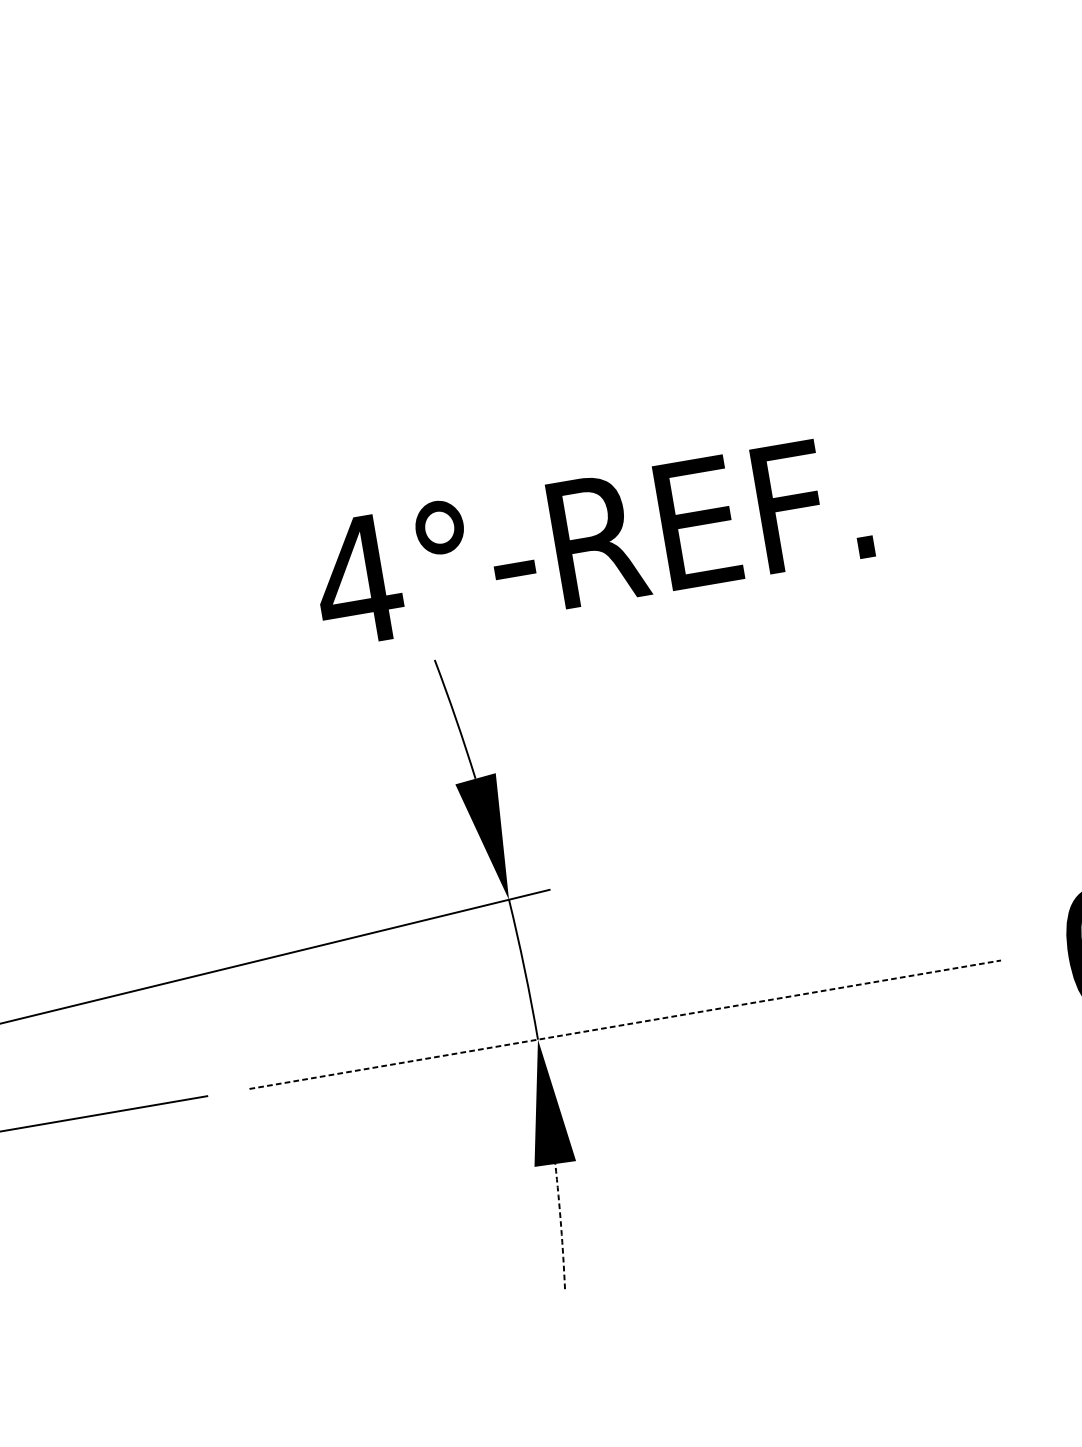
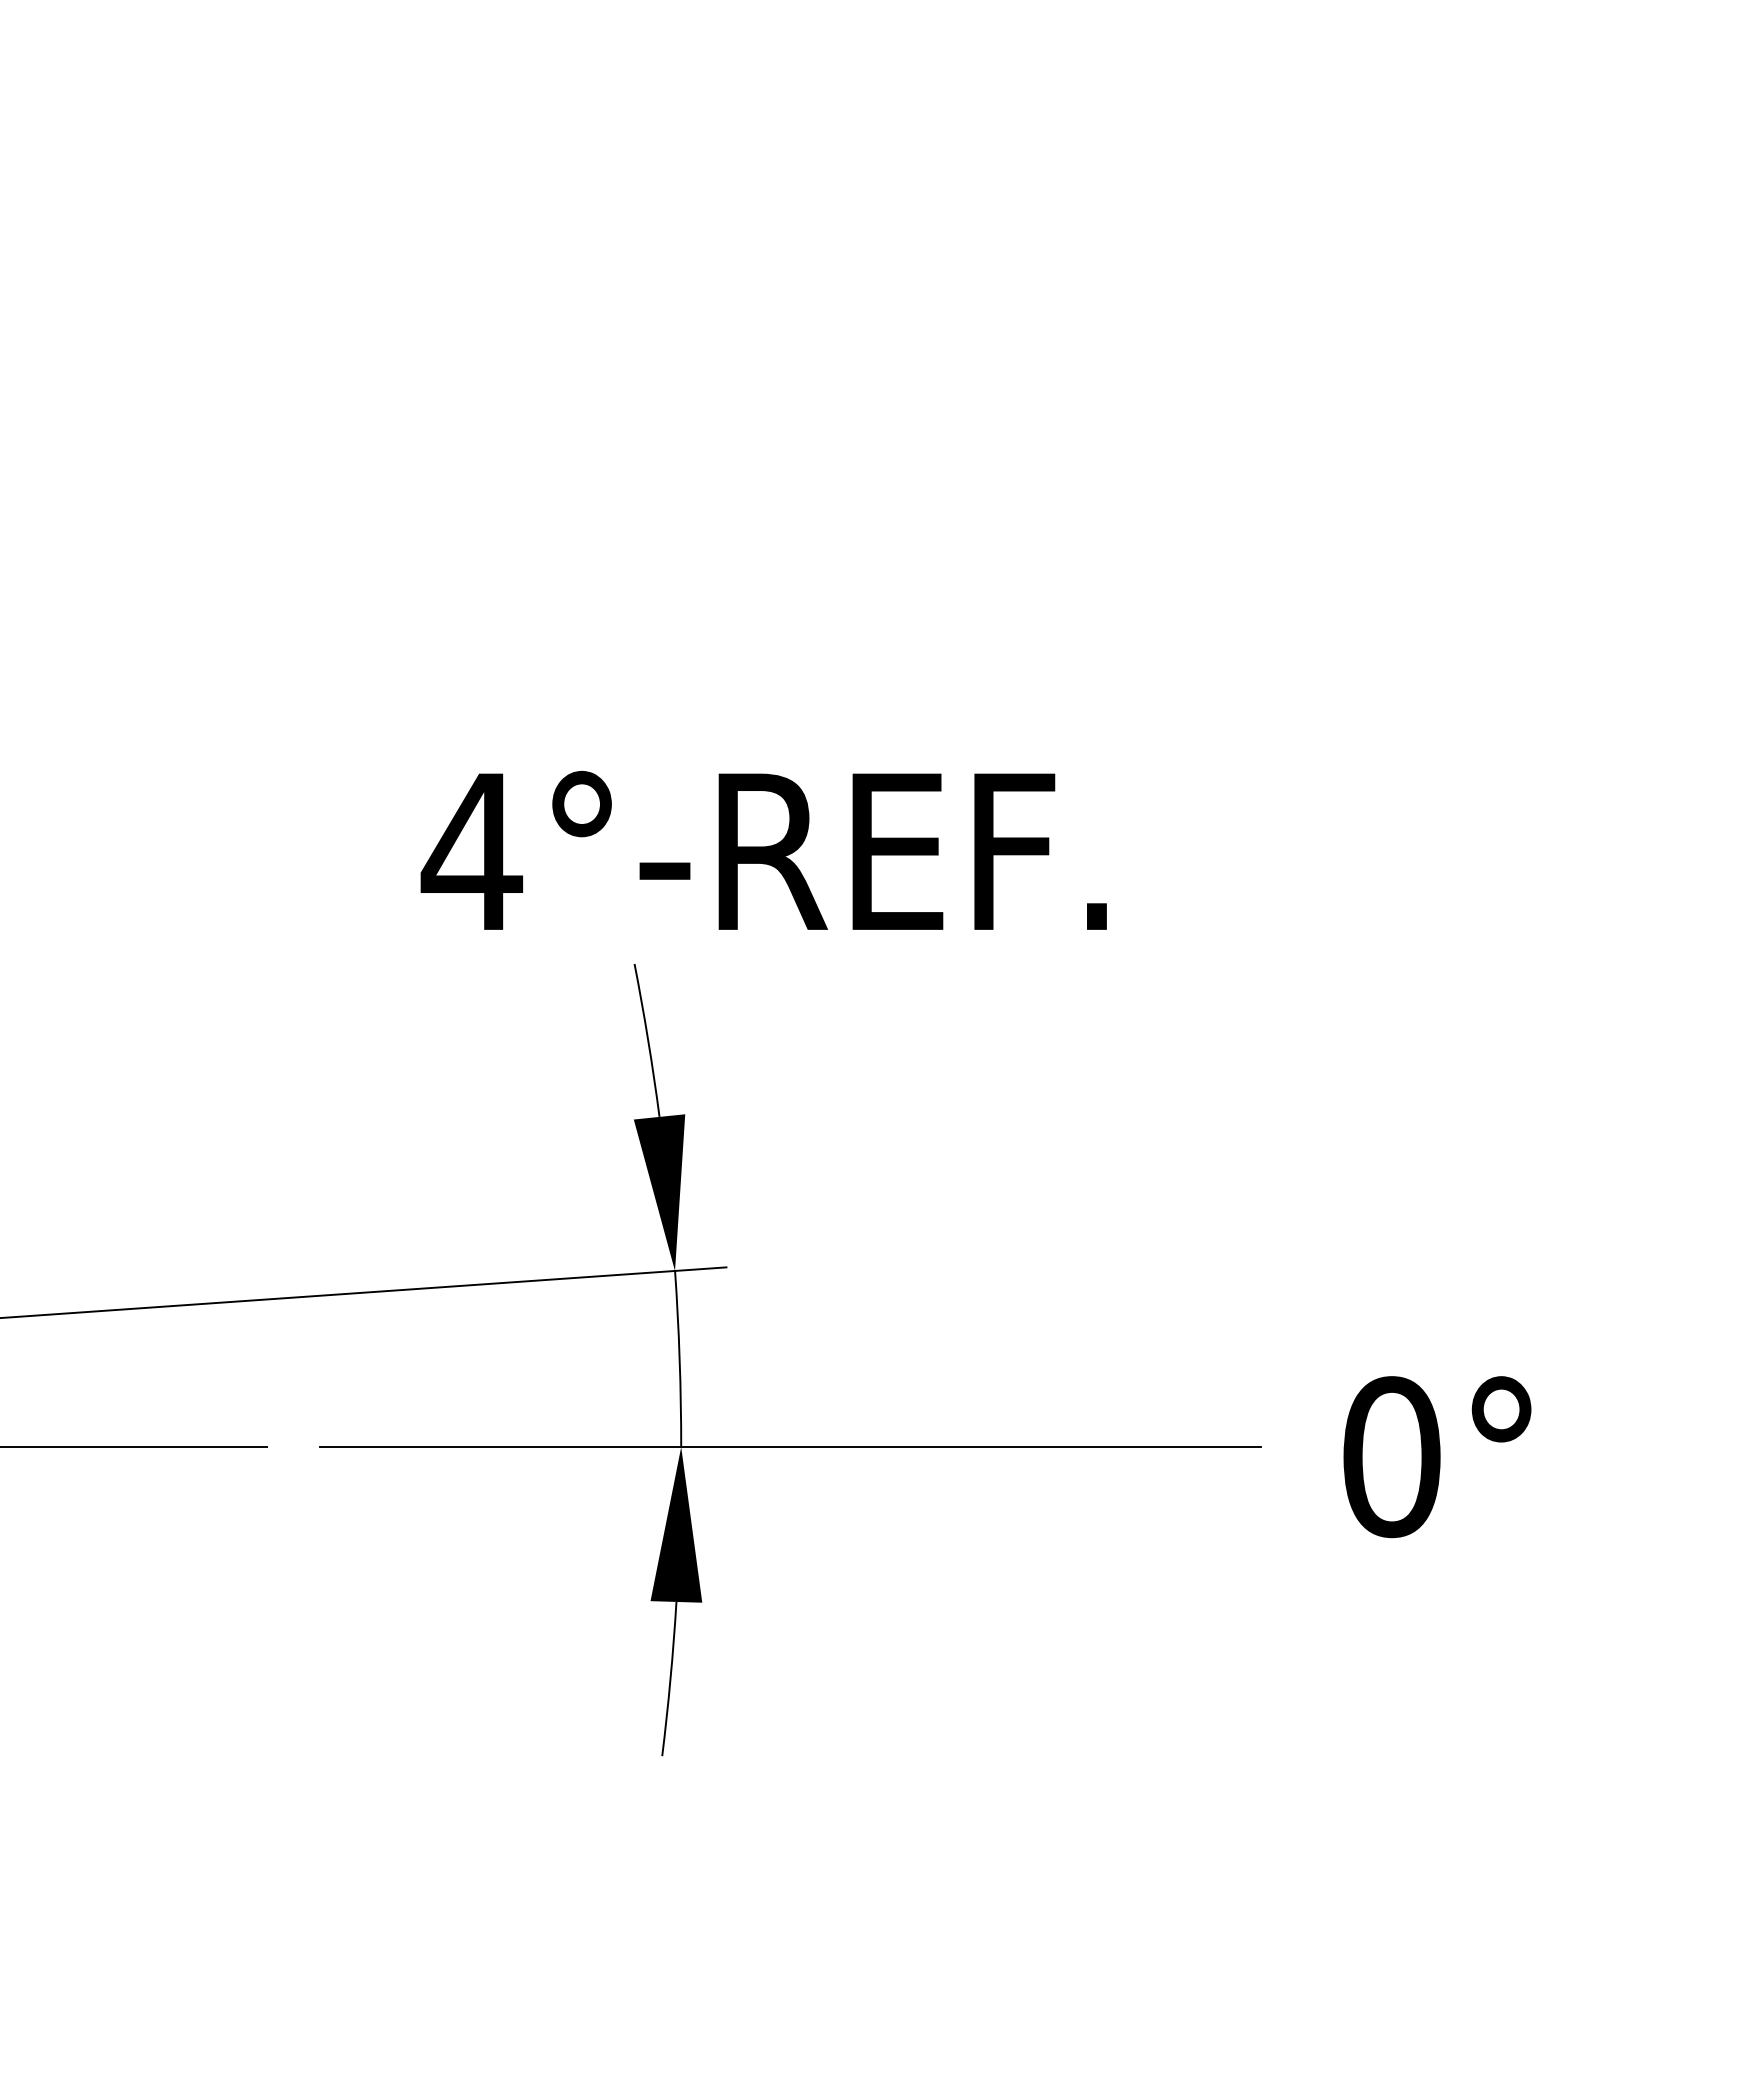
text: (590, 539) -> (763, 850), moved
line: (625, 1025) -> (790, 1447), dashed -> solid
arc: (561, 1226) -> (670, 1679), dashed -> solid

